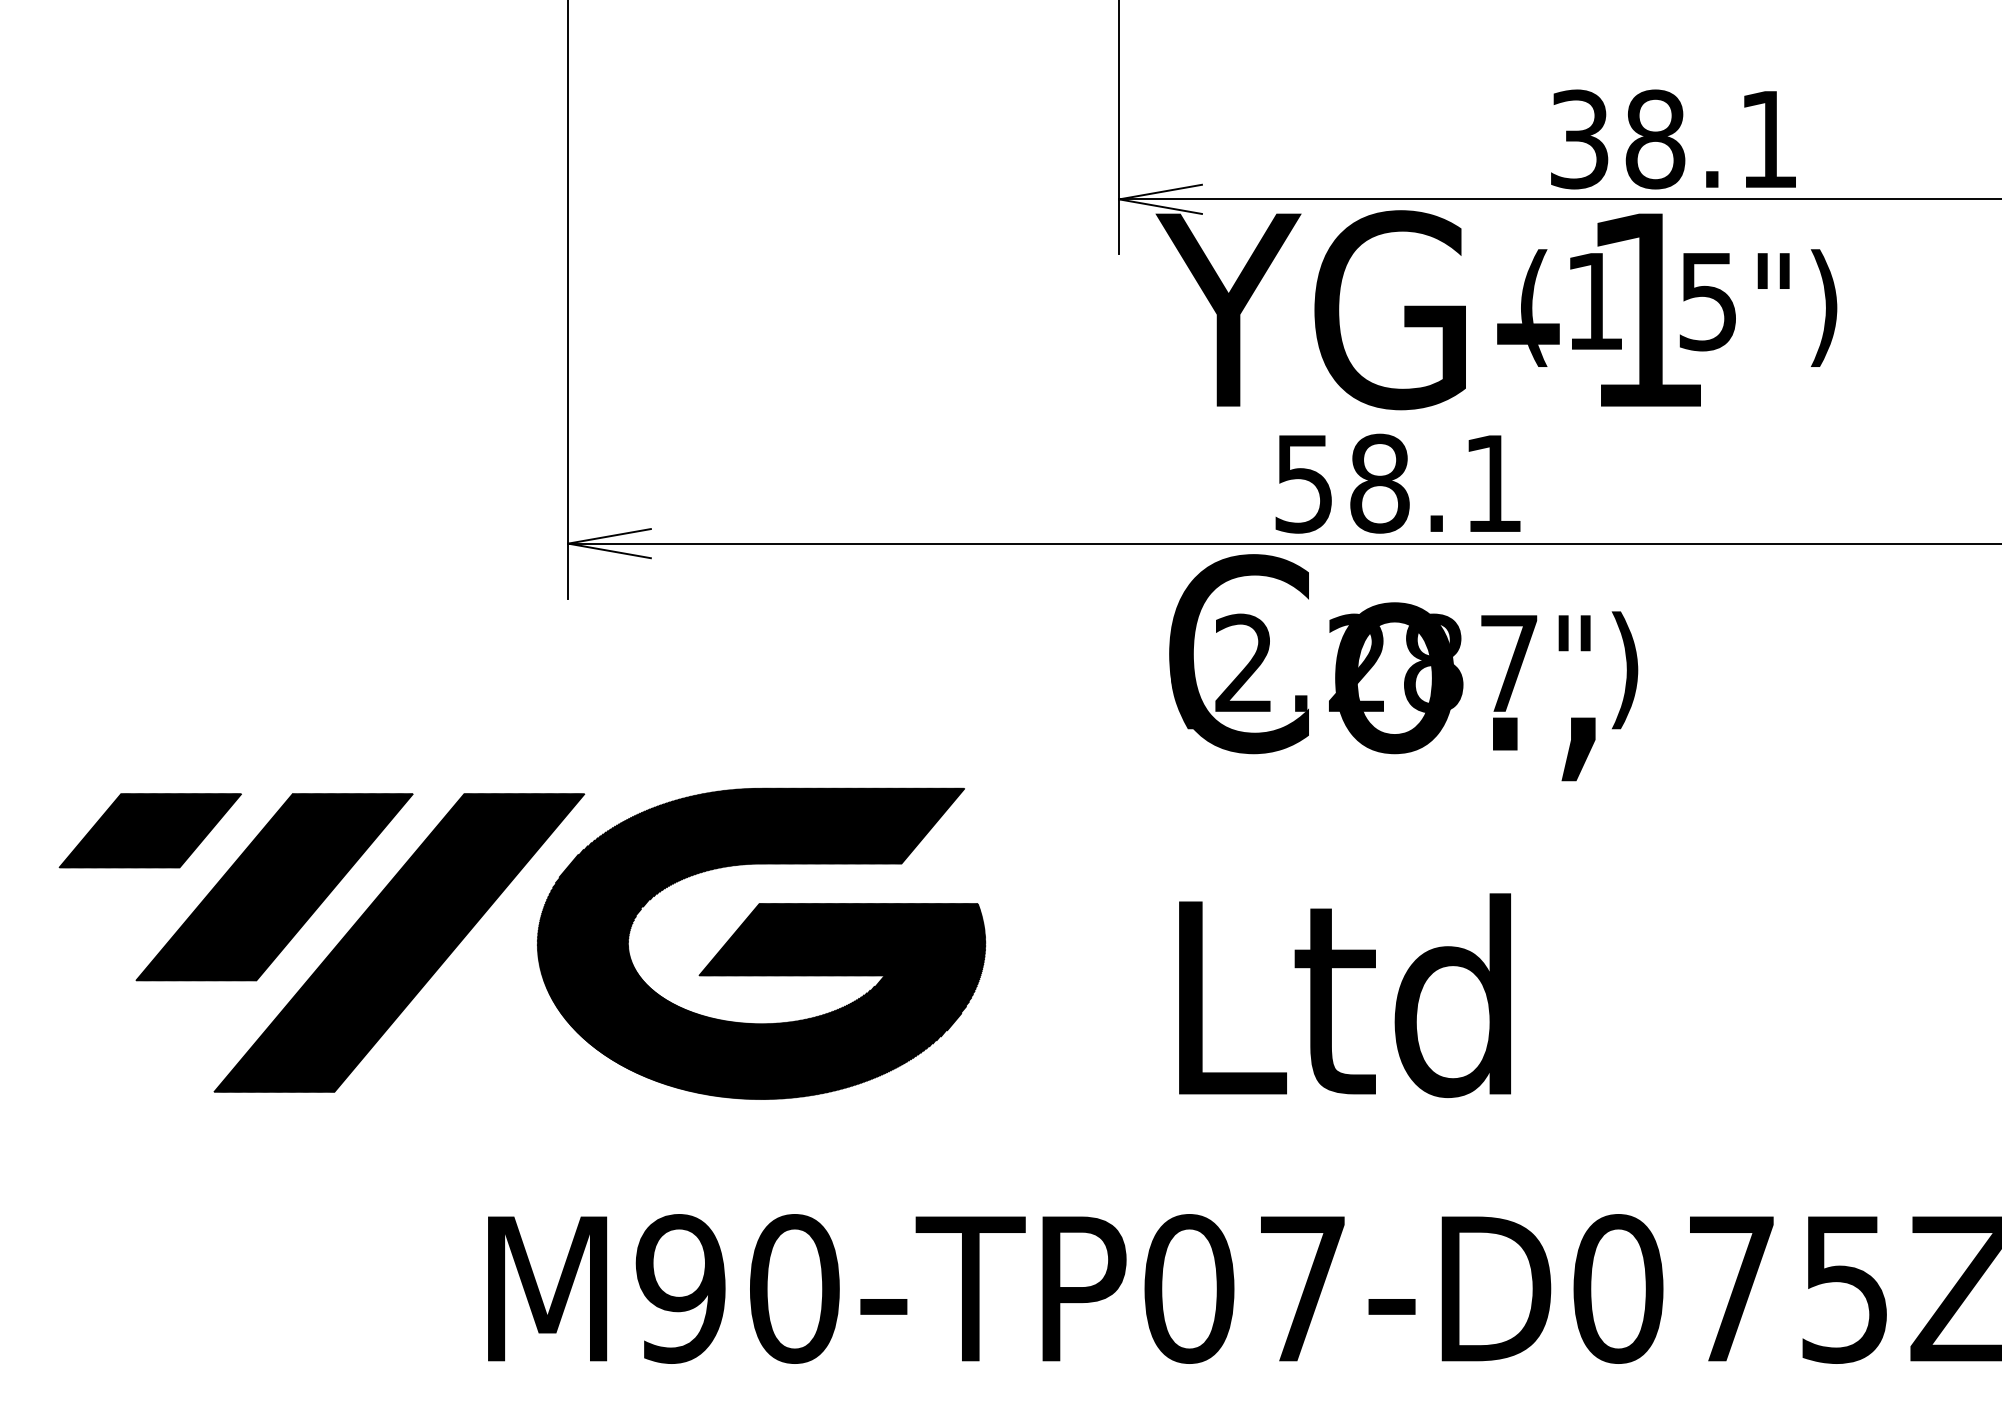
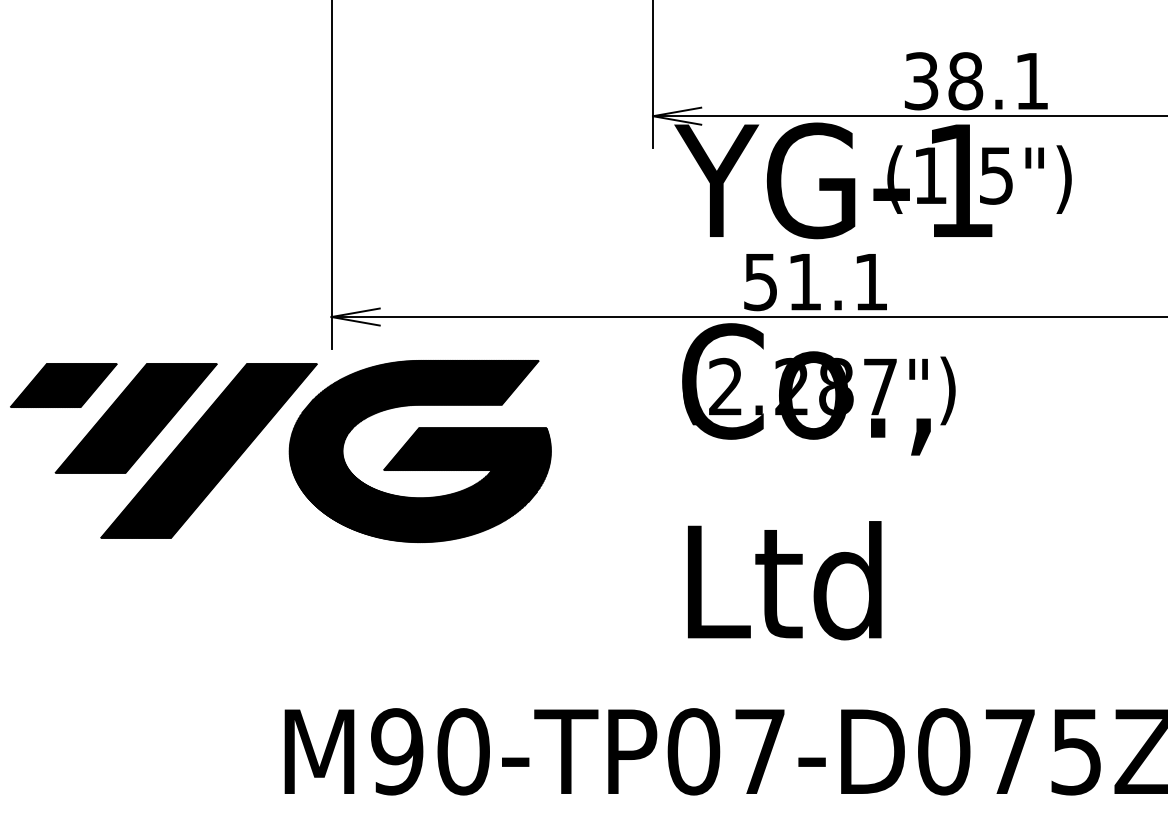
text: (1379, 484) -> (804, 282), 58.1 -> 51.1
part: (535, 943) -> (288, 451), moved

